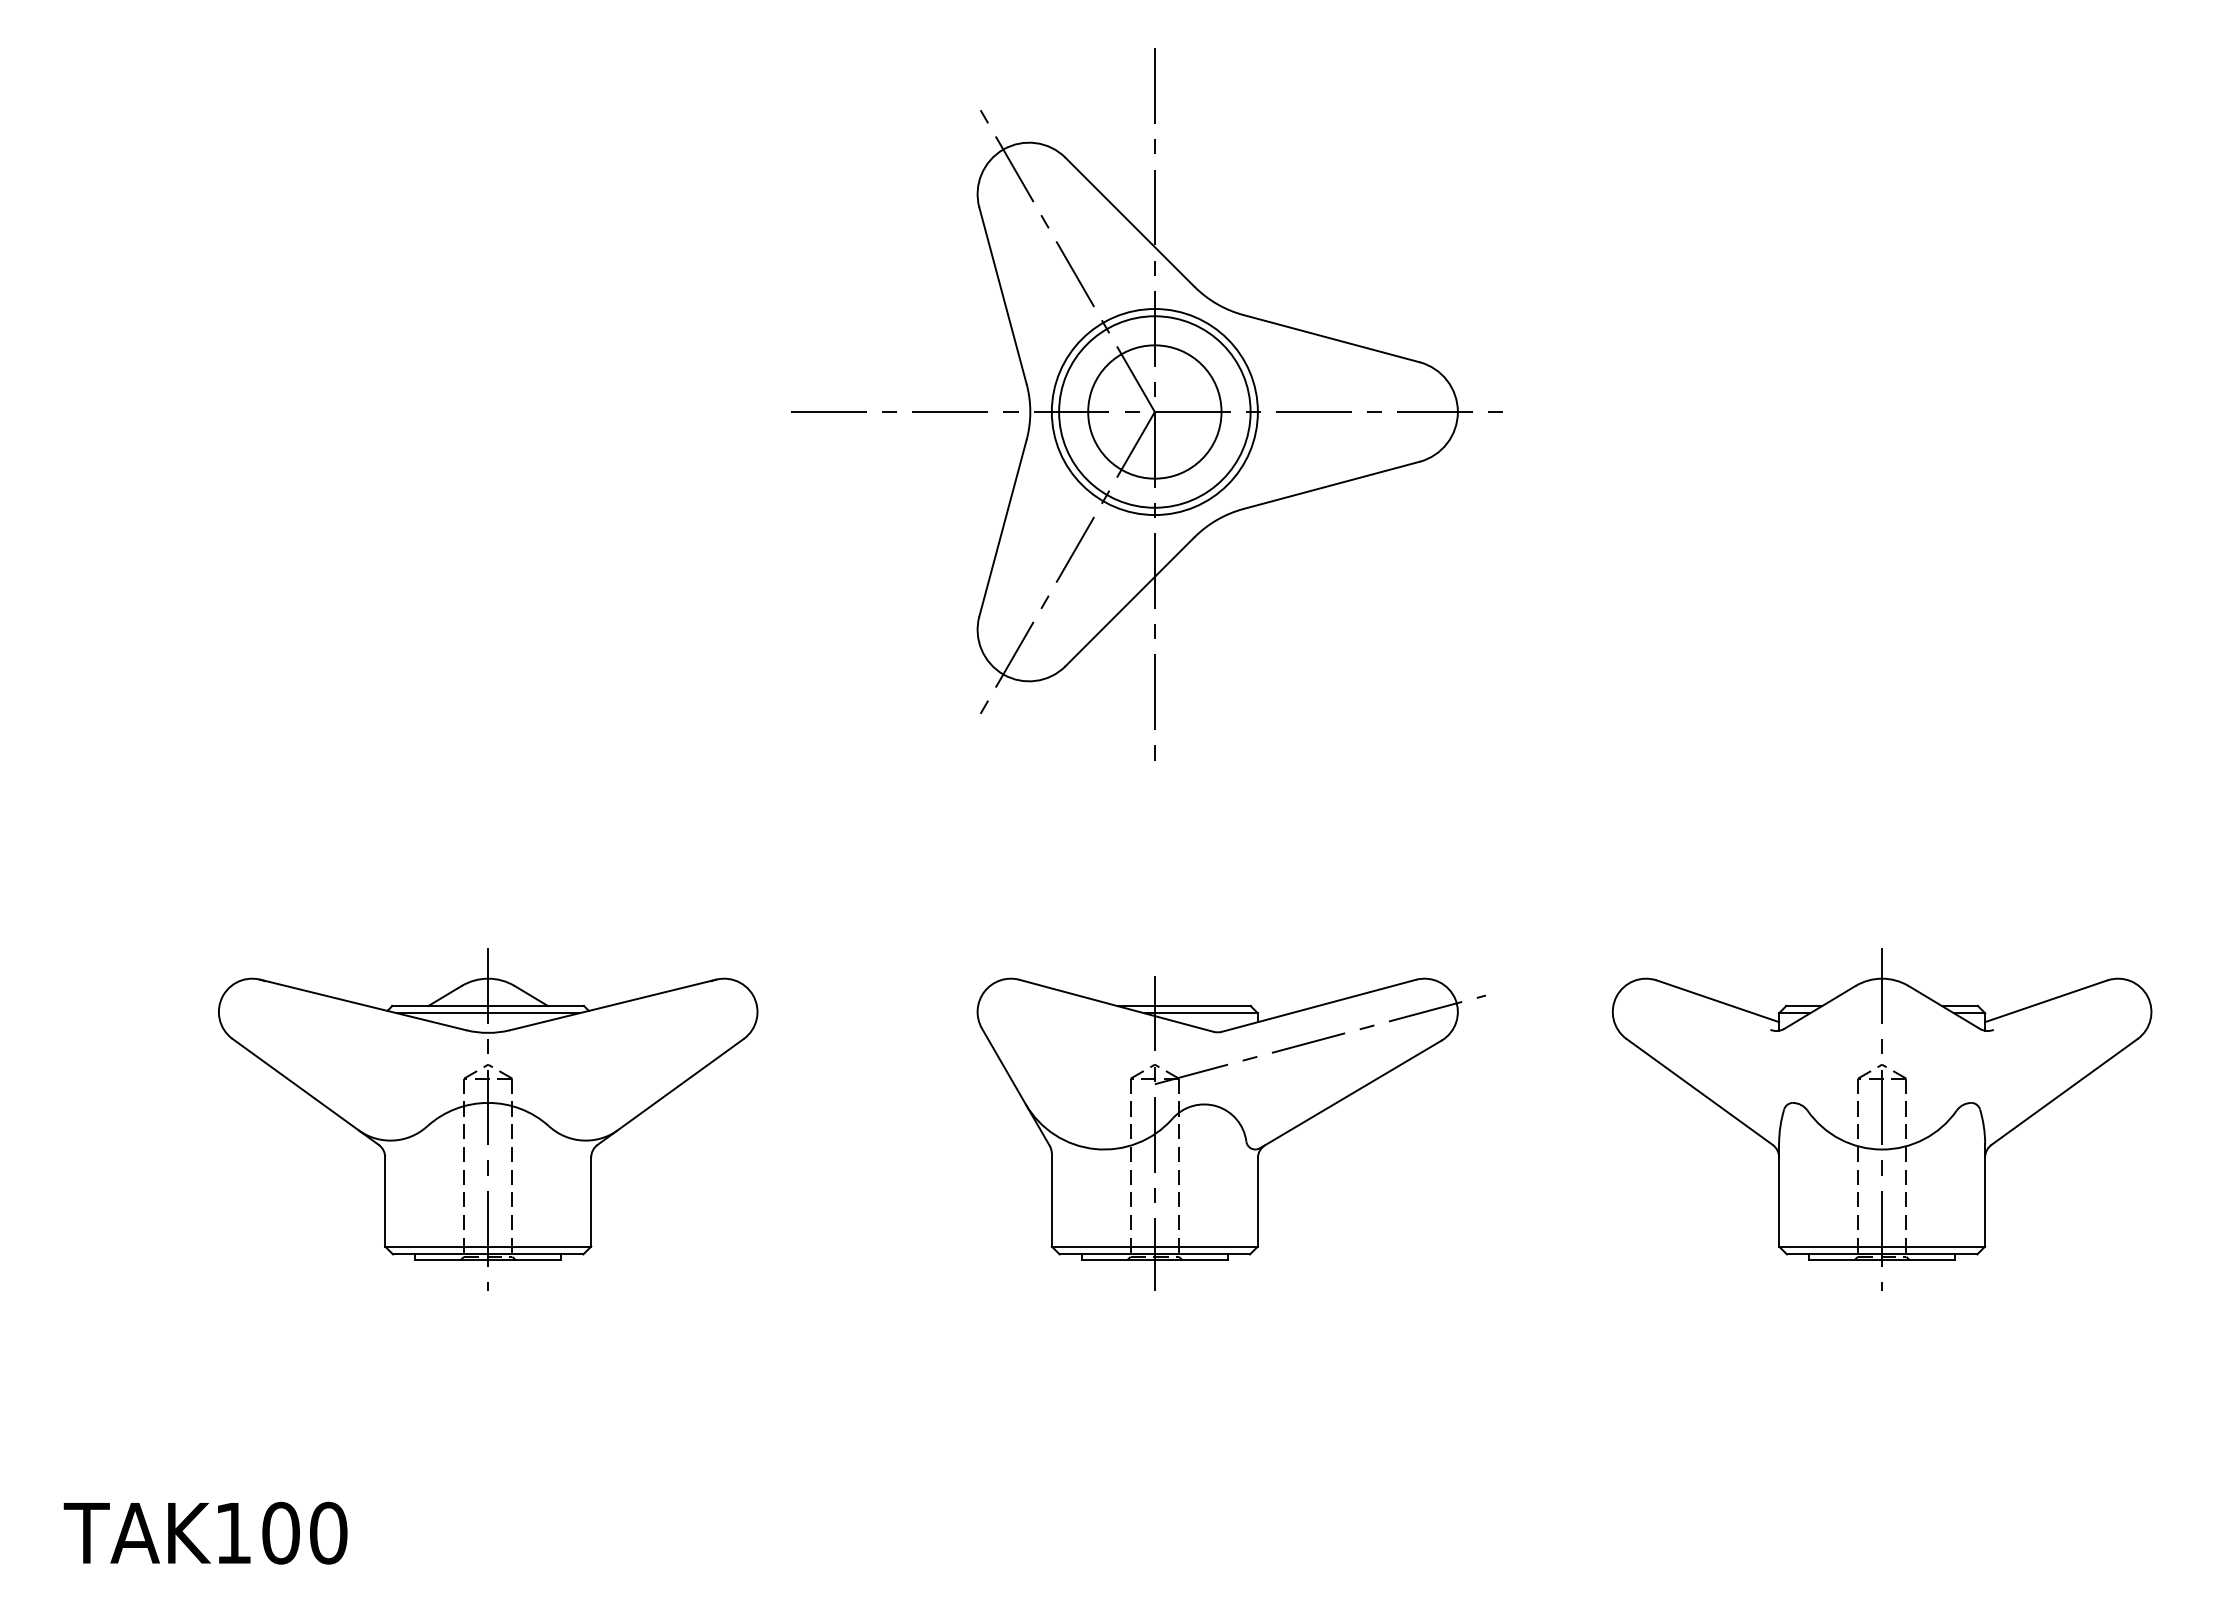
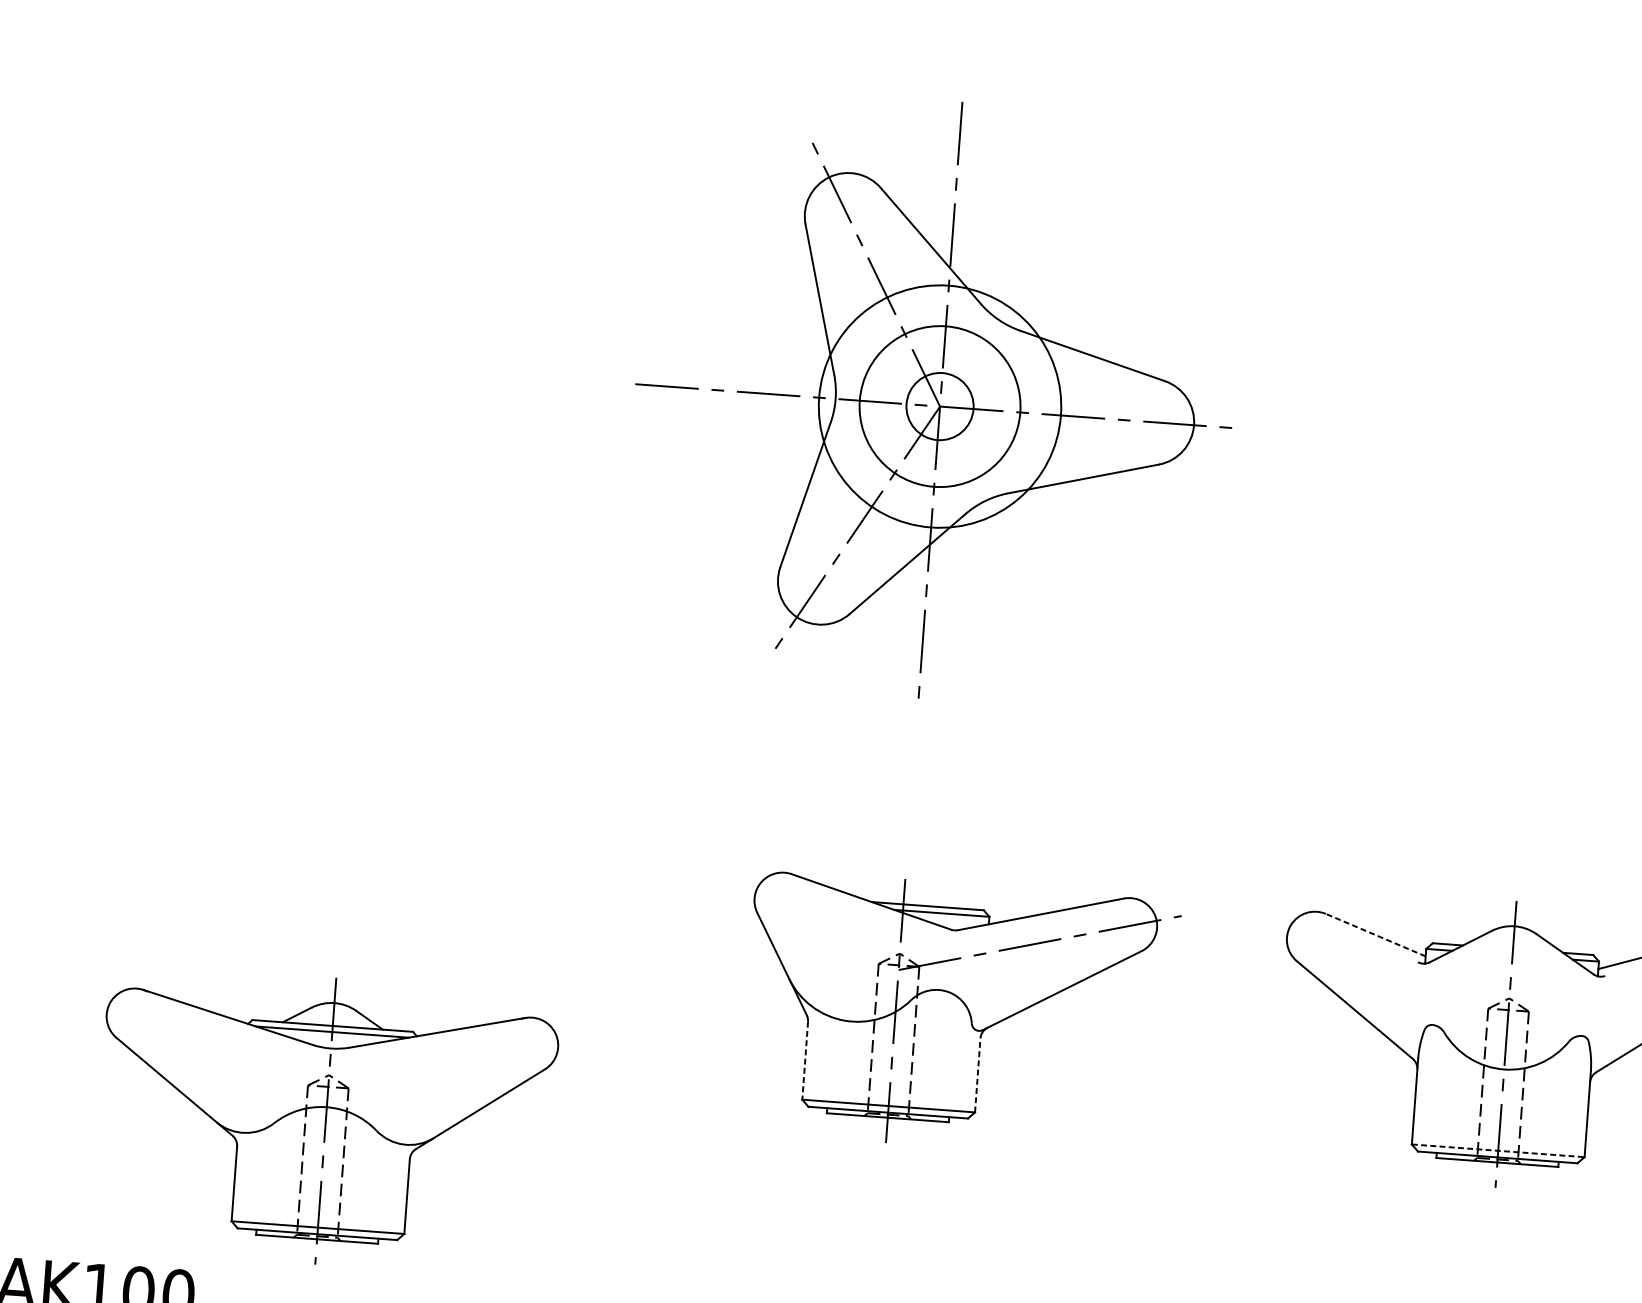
circle: (1154, 411) -> (939, 406), size x0.6
circle: (1154, 412) -> (939, 406), size x1.4
line: (1718, 1001) -> (1376, 935), solid -> dashed
part: (488, 1119) -> (326, 1121), moved
line: (1051, 1200) -> (804, 1061), solid -> dashed
line: (1257, 1201) -> (977, 1074), solid -> dashed
line: (1882, 1246) -> (1498, 1150), solid -> dashed

